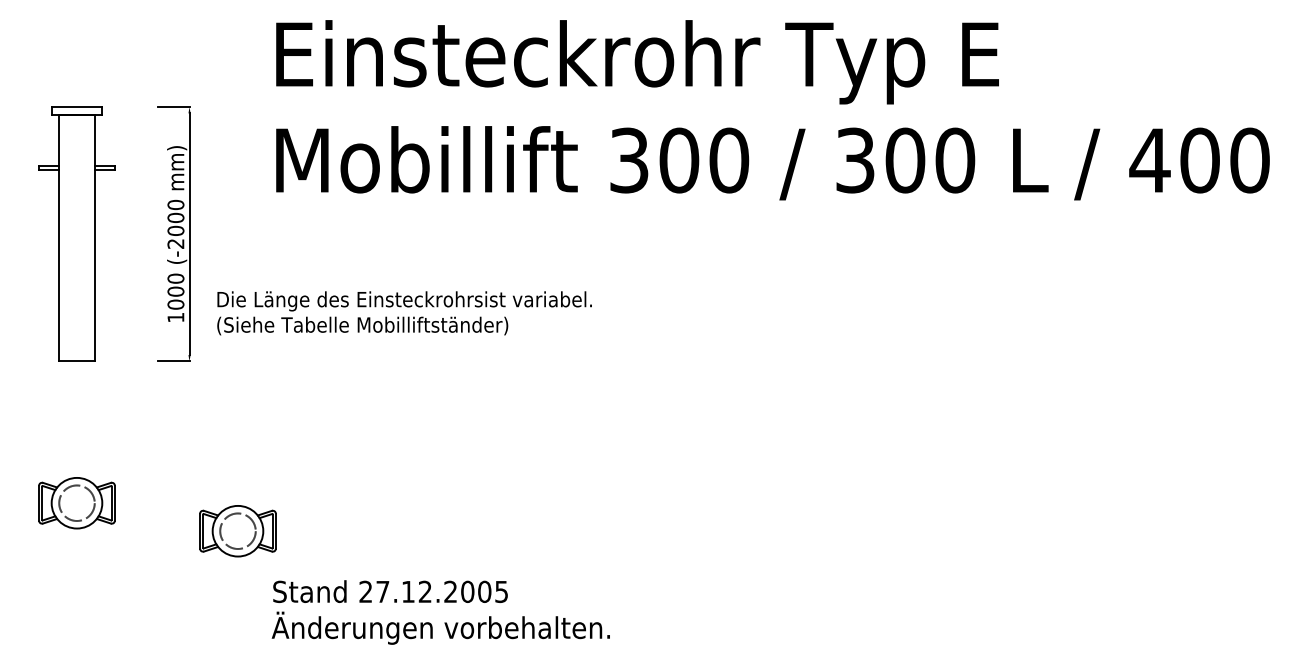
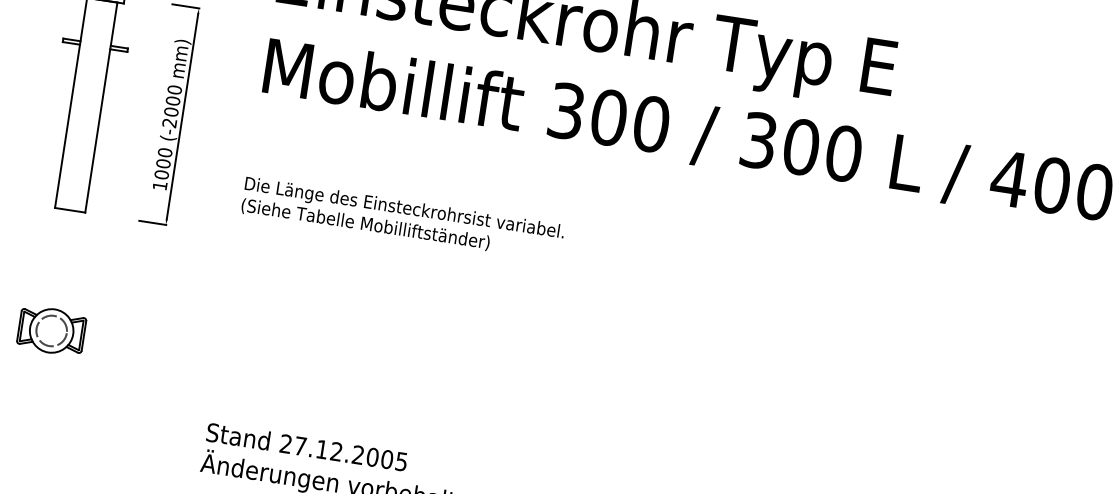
text: (404, 313) -> (402, 219), moved
part: (237, 531) -> (184, 375), removed

